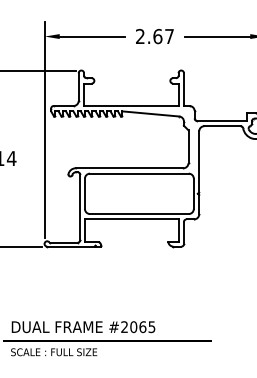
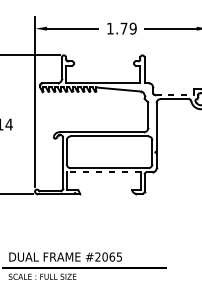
text: (154, 36) -> (121, 28), 2.67 -> 1.79
line: (221, 121) -> (174, 95), solid -> dashed
line: (131, 219) -> (103, 172), solid -> dashed

